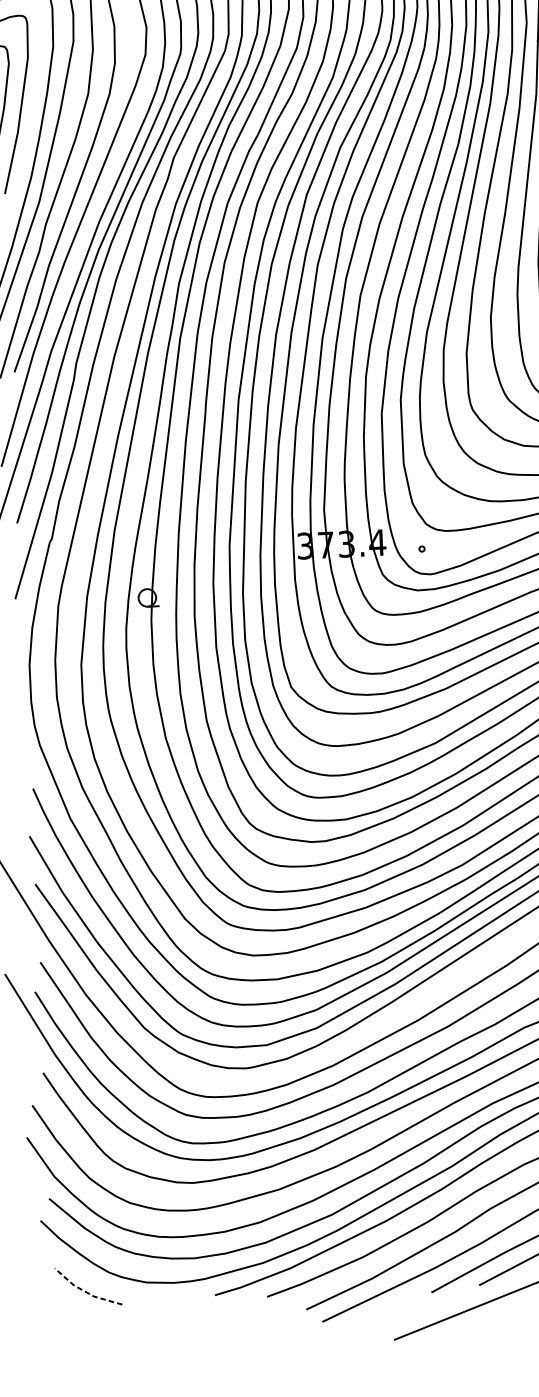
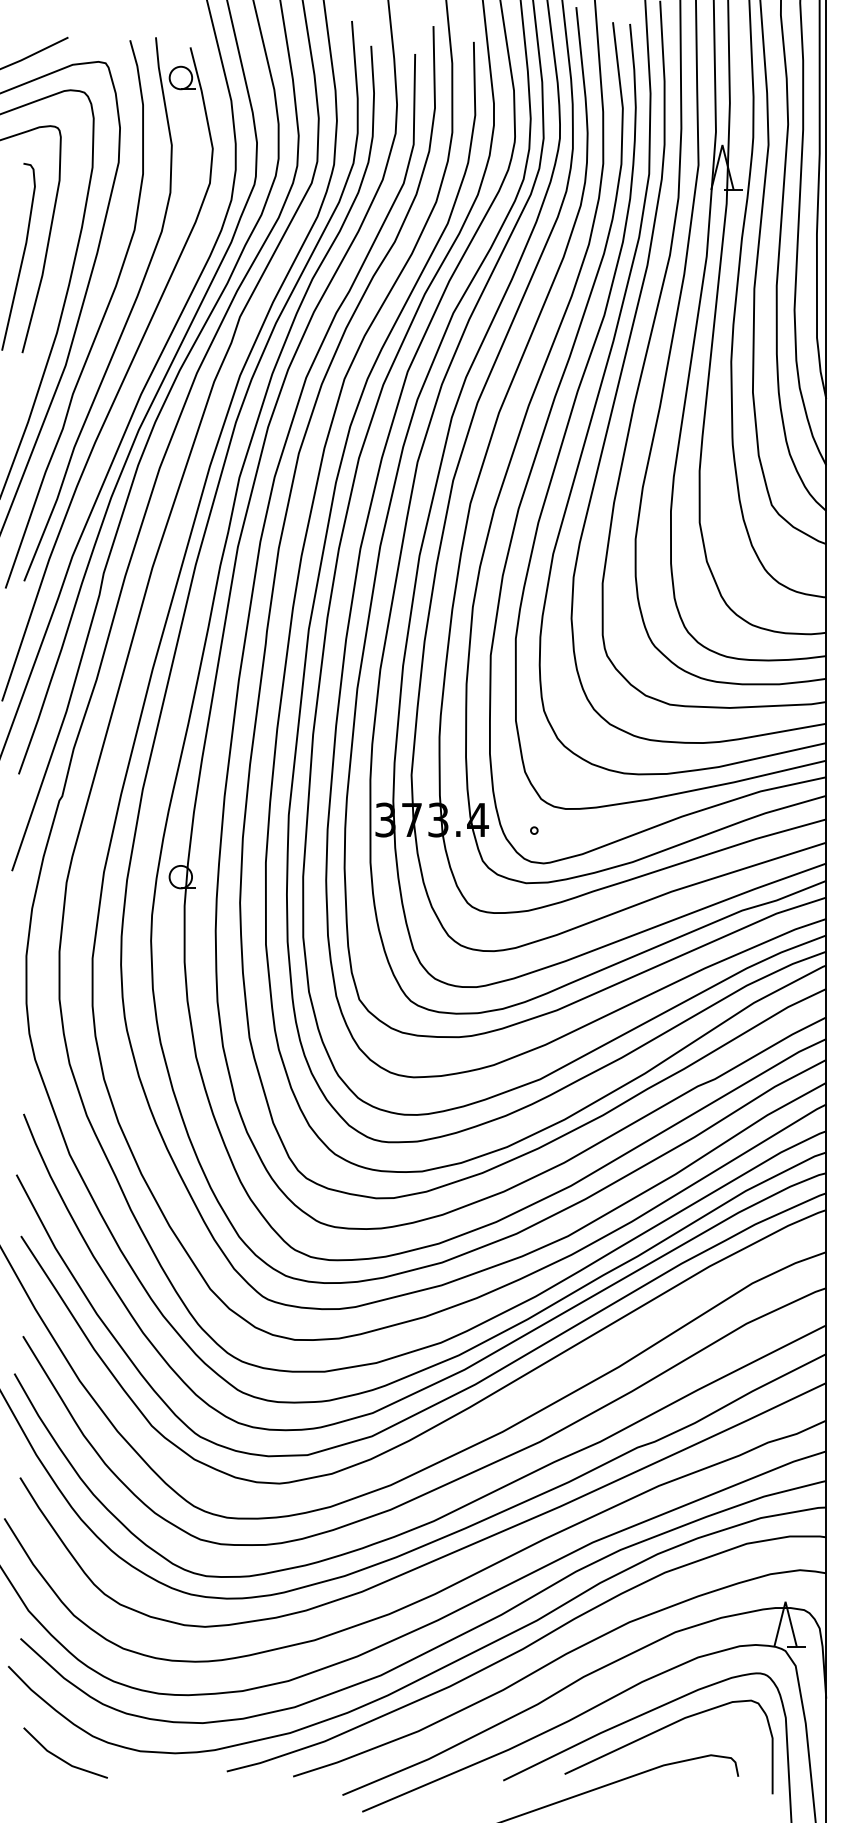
line: (85, 1291) -> (61, 1759), dashed -> solid

